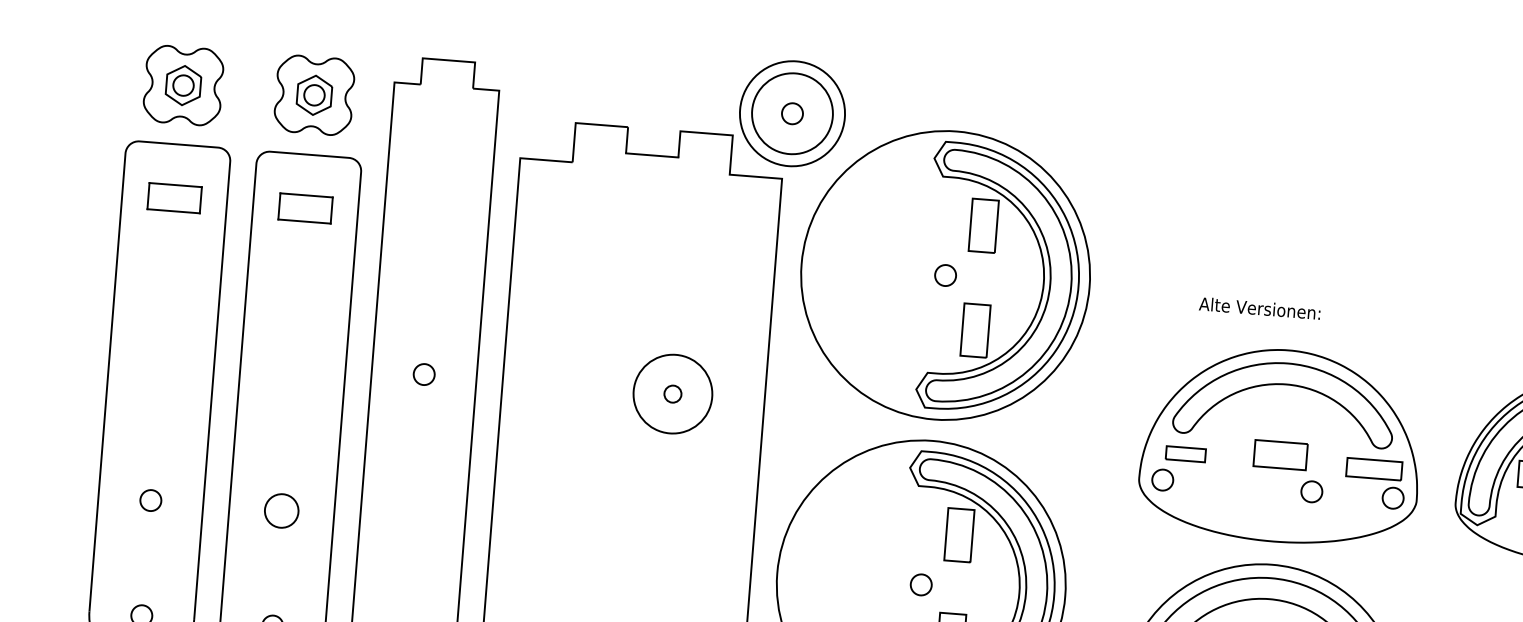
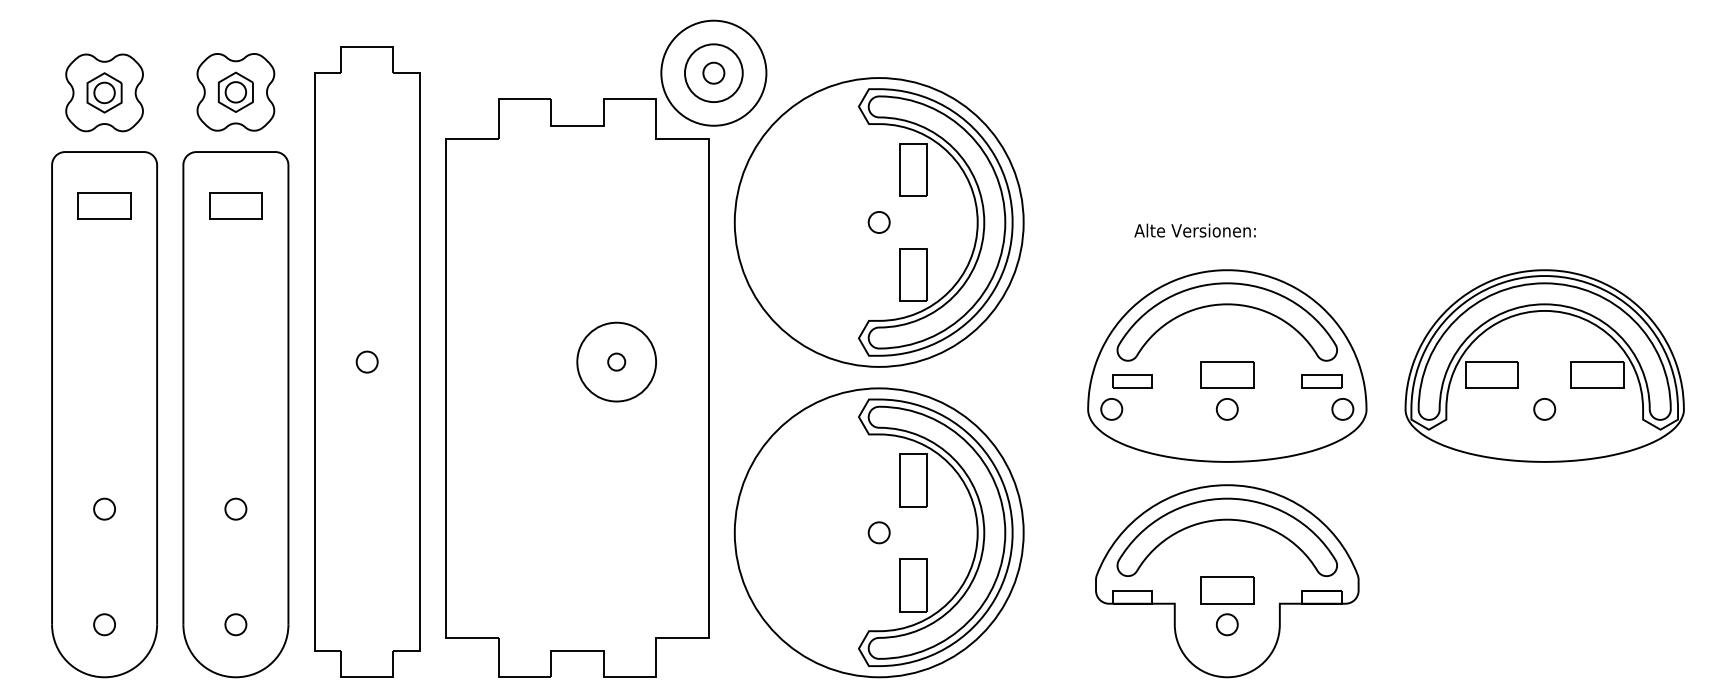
circle: (792, 114) -> (713, 73), size x0.71
part: (1374, 468) -> (1321, 381), size x0.71
circle: (1311, 491) -> (1226, 409), moved
circle: (281, 510) -> (235, 508), size x0.62

